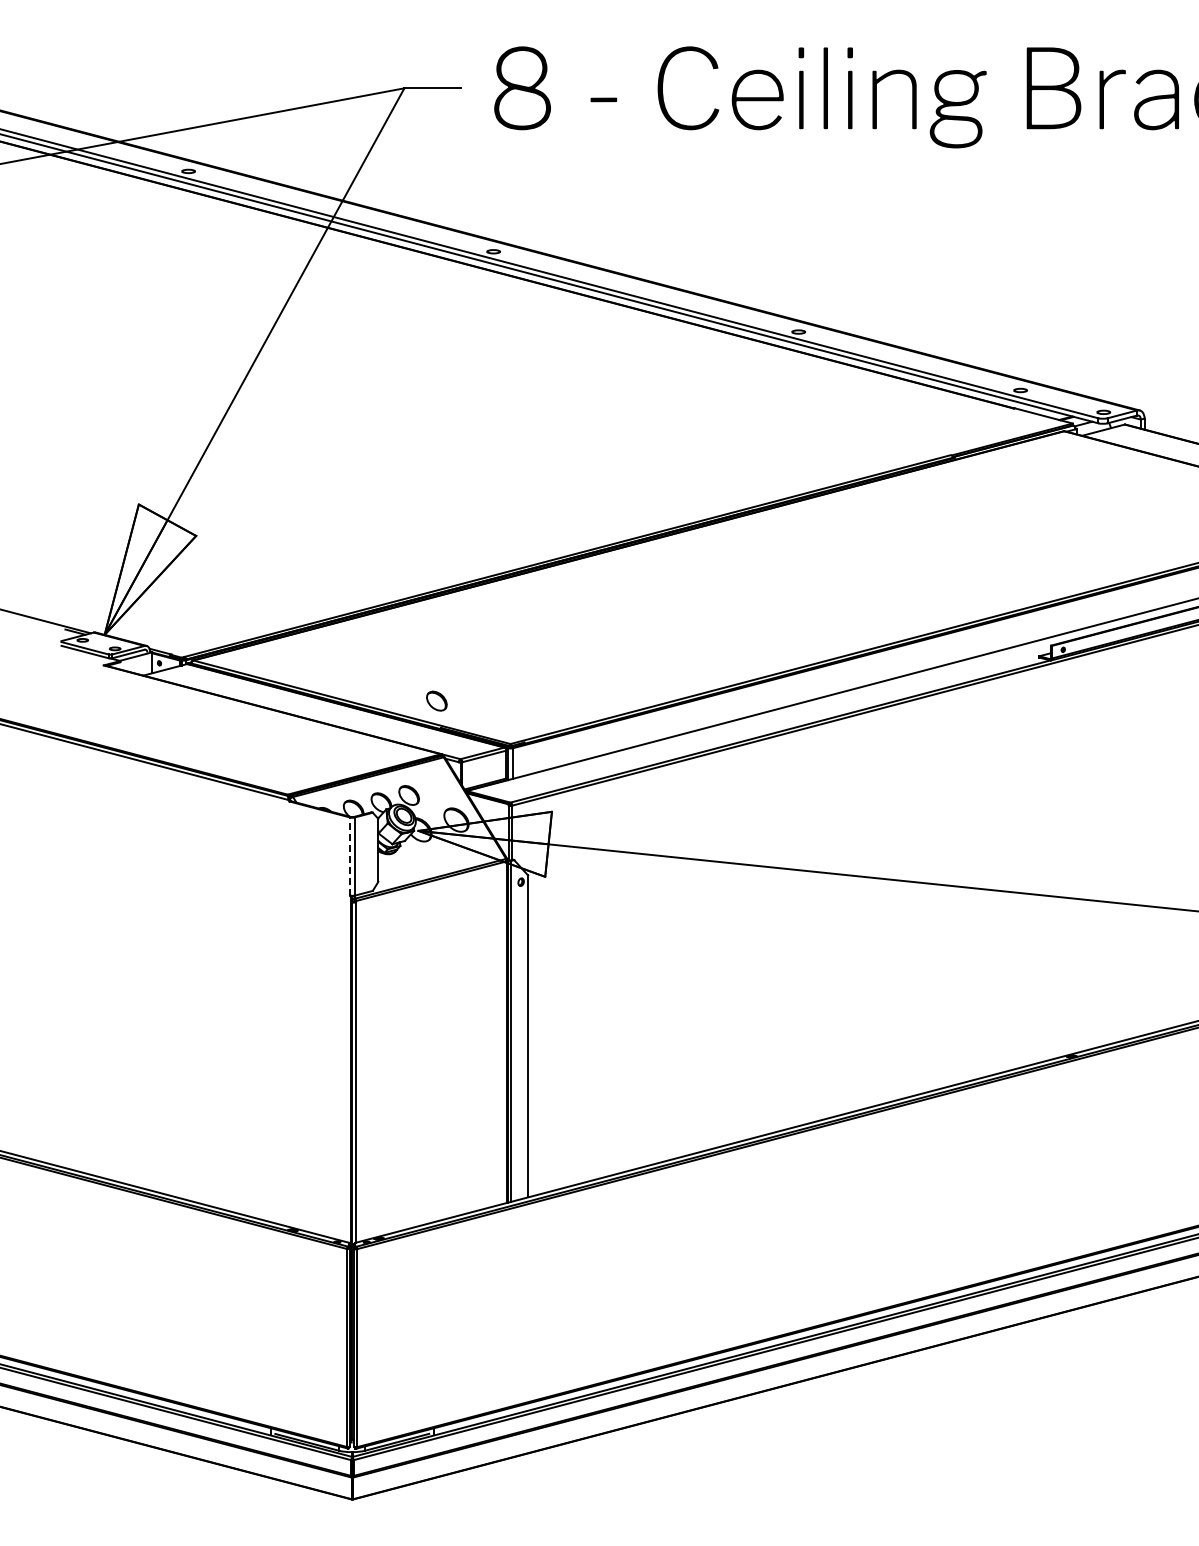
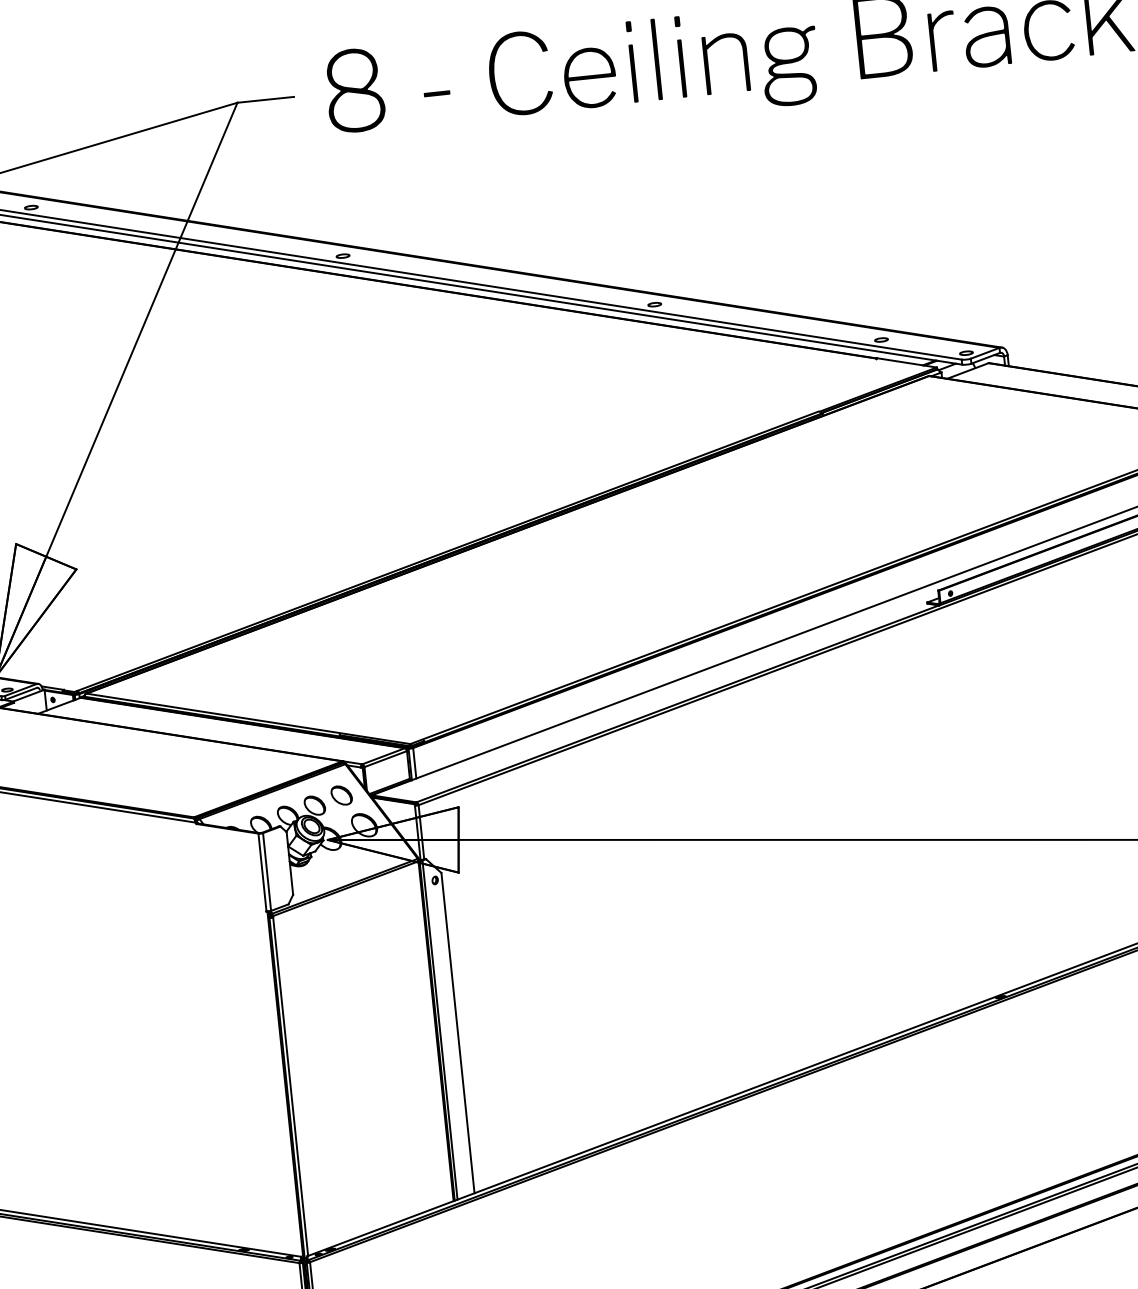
part: (436, 700) -> (341, 794), moved
line: (350, 856) -> (262, 872), dashed -> solid

